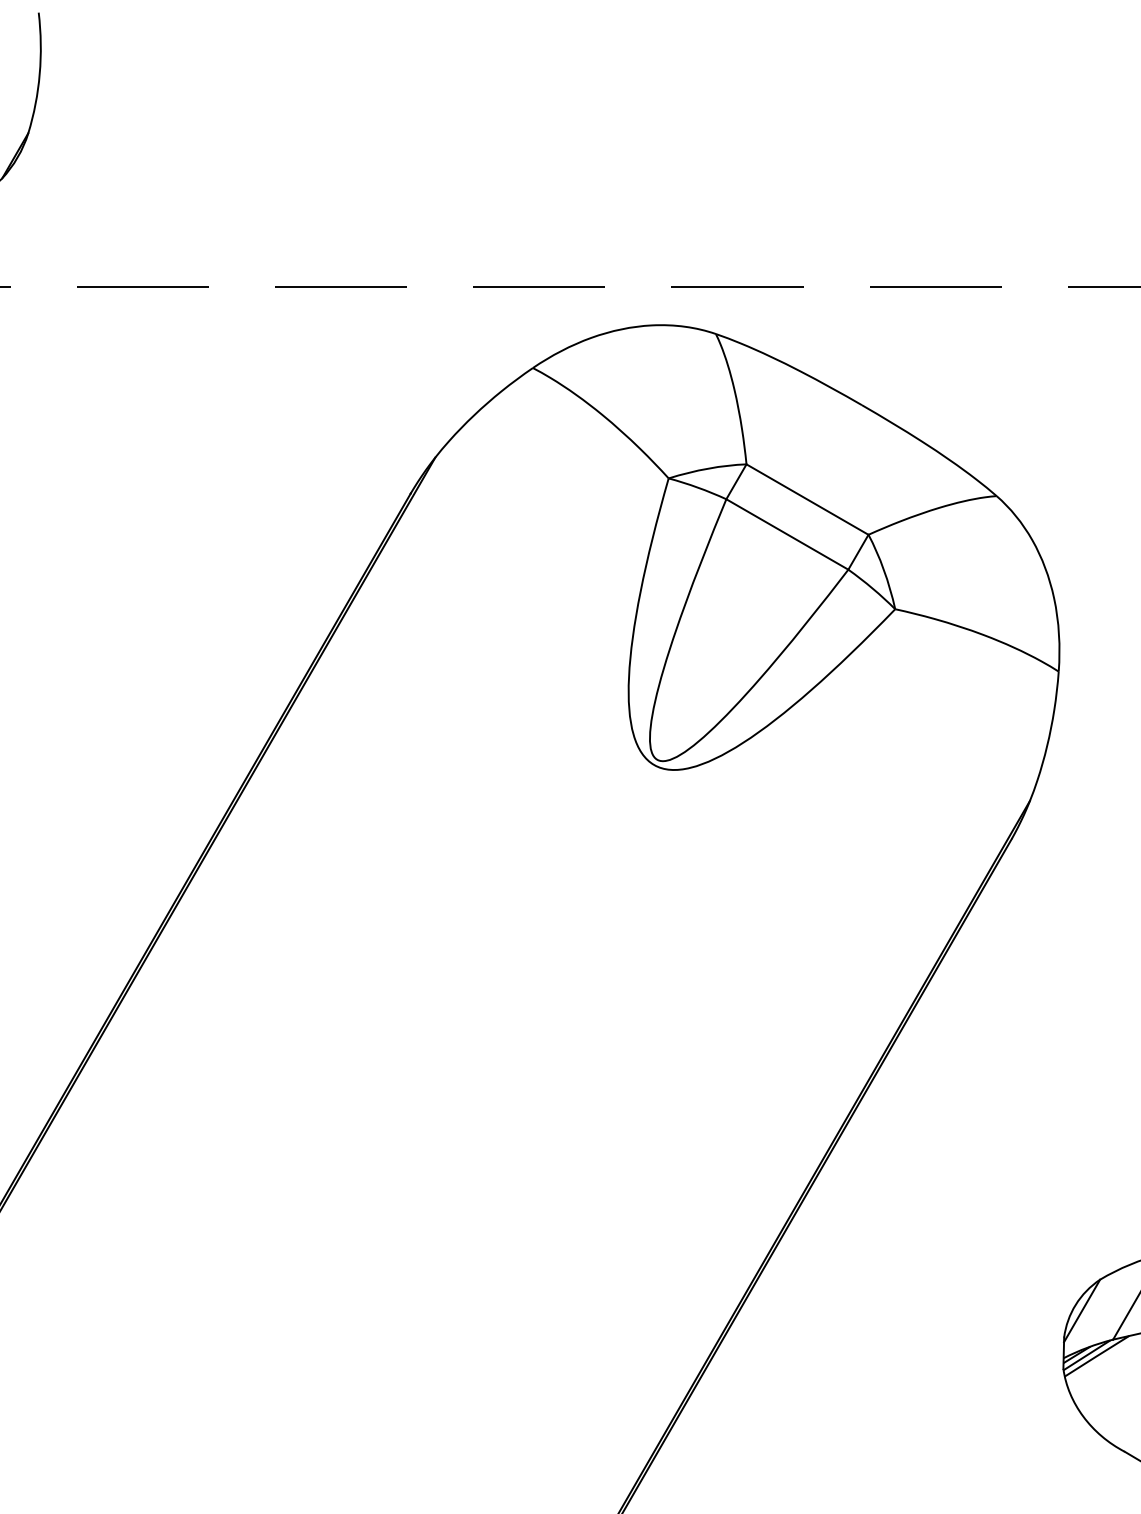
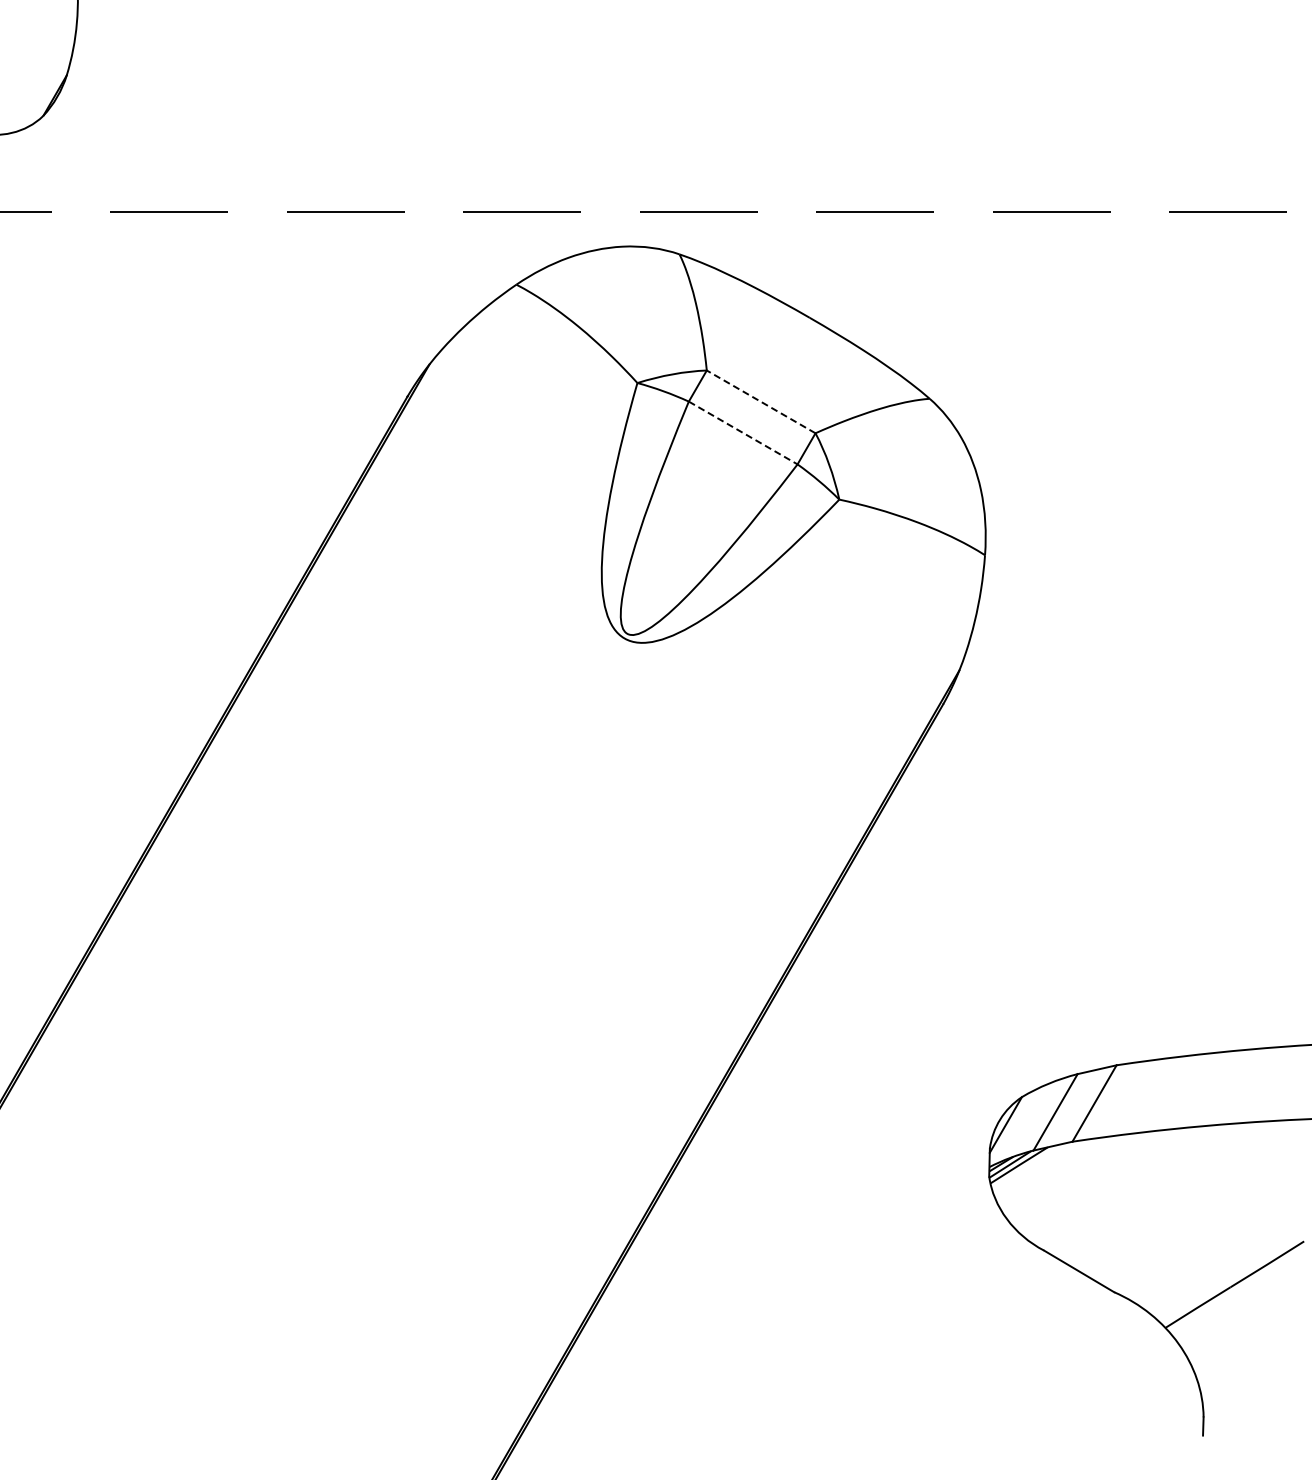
line: (807, 499) -> (761, 401), solid -> dashed
line: (787, 535) -> (743, 433), solid -> dashed

